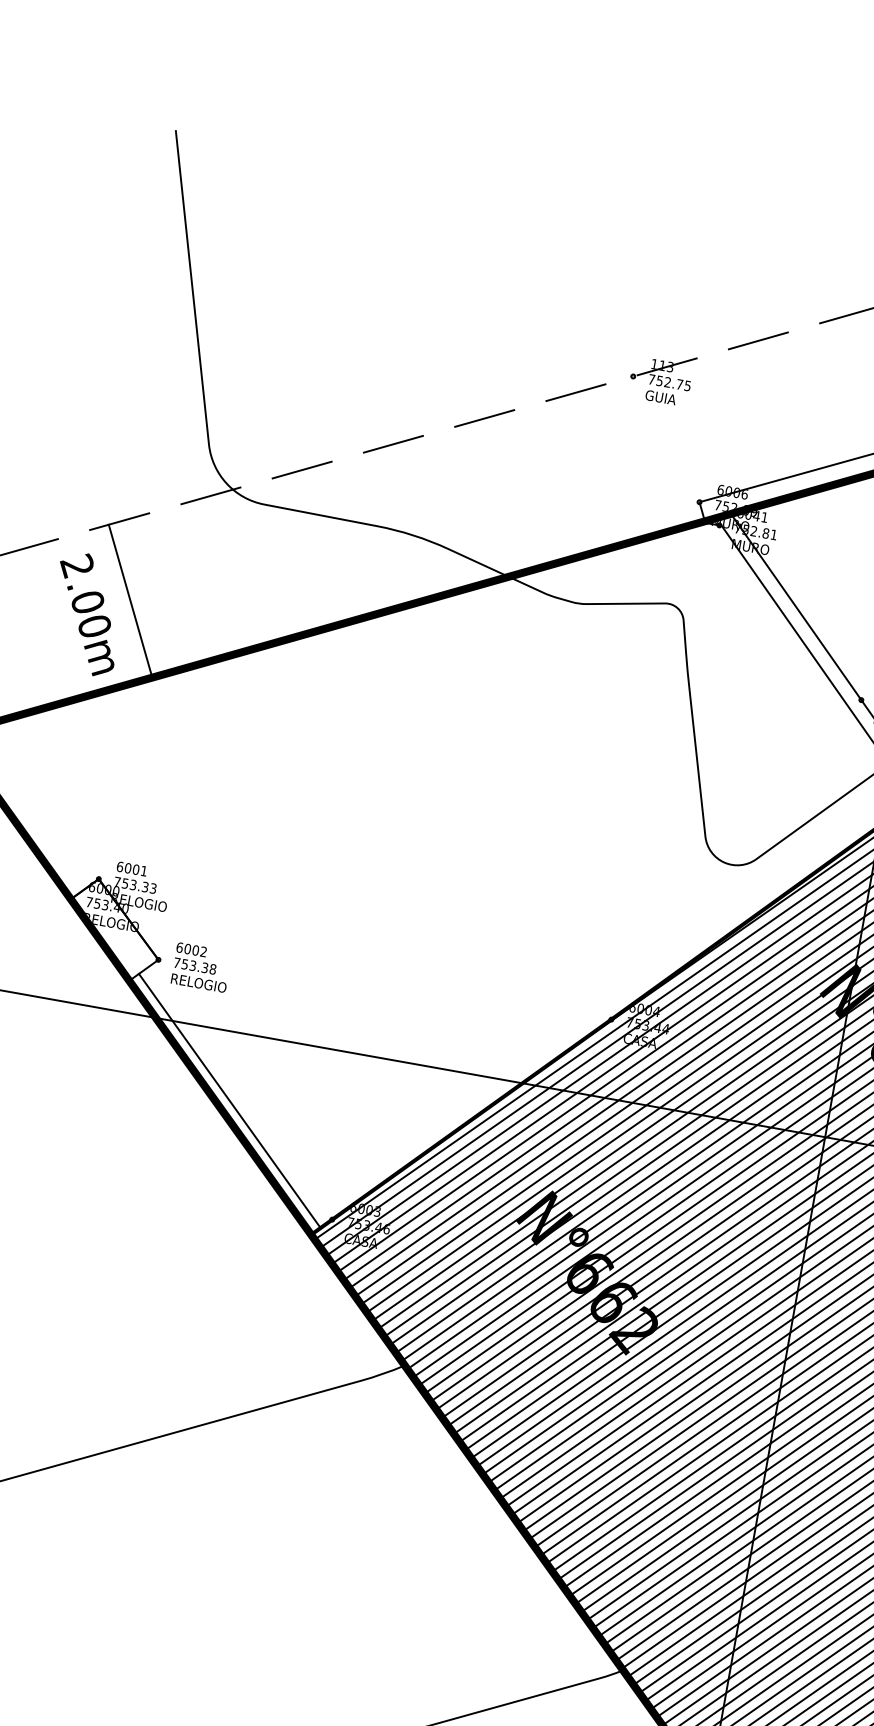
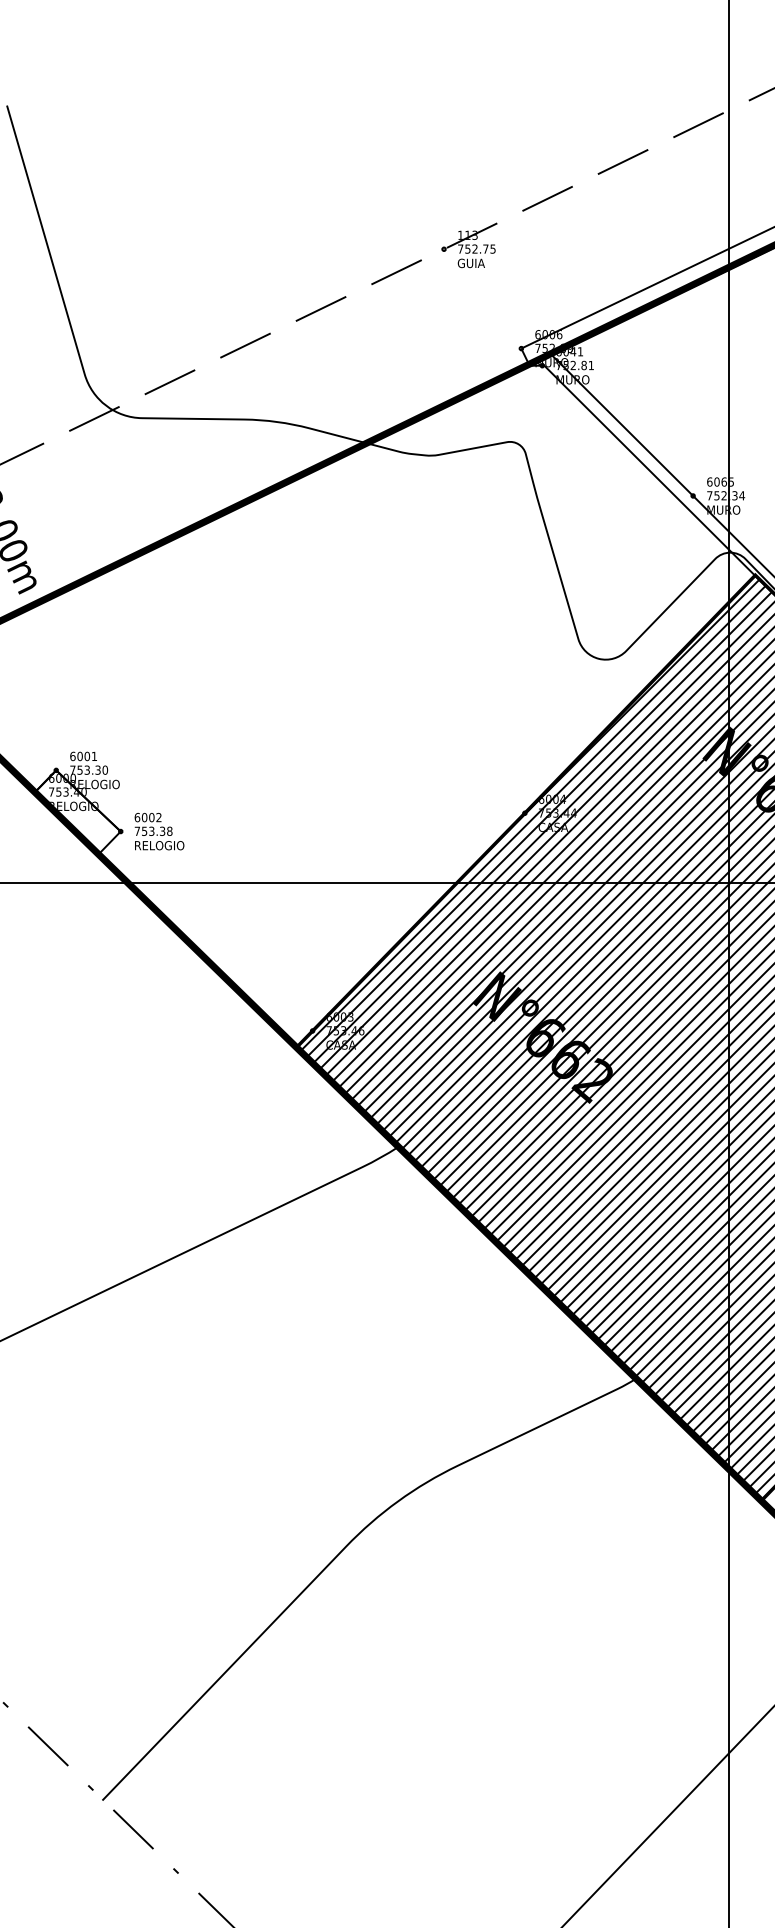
line: (130, 600) -> (40, 522), removed
text: (153, 887) -> (105, 769), 753.33 -> 753.30
line: (229, 1100) -> (204, 943), removed

